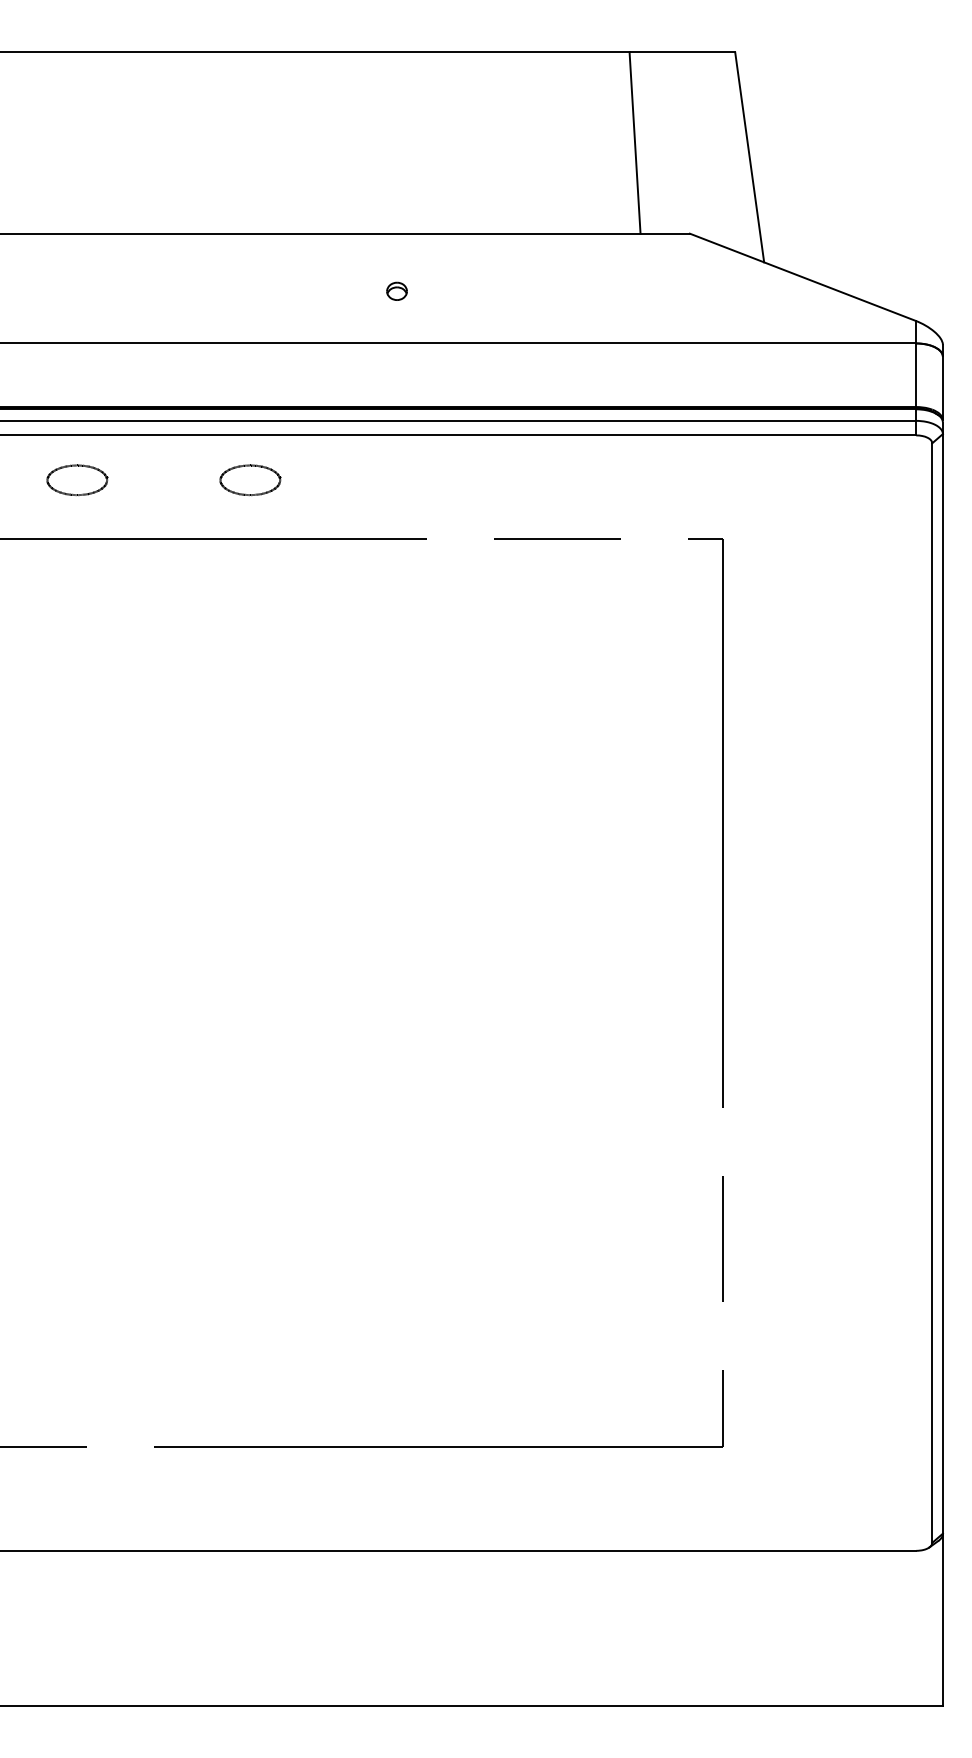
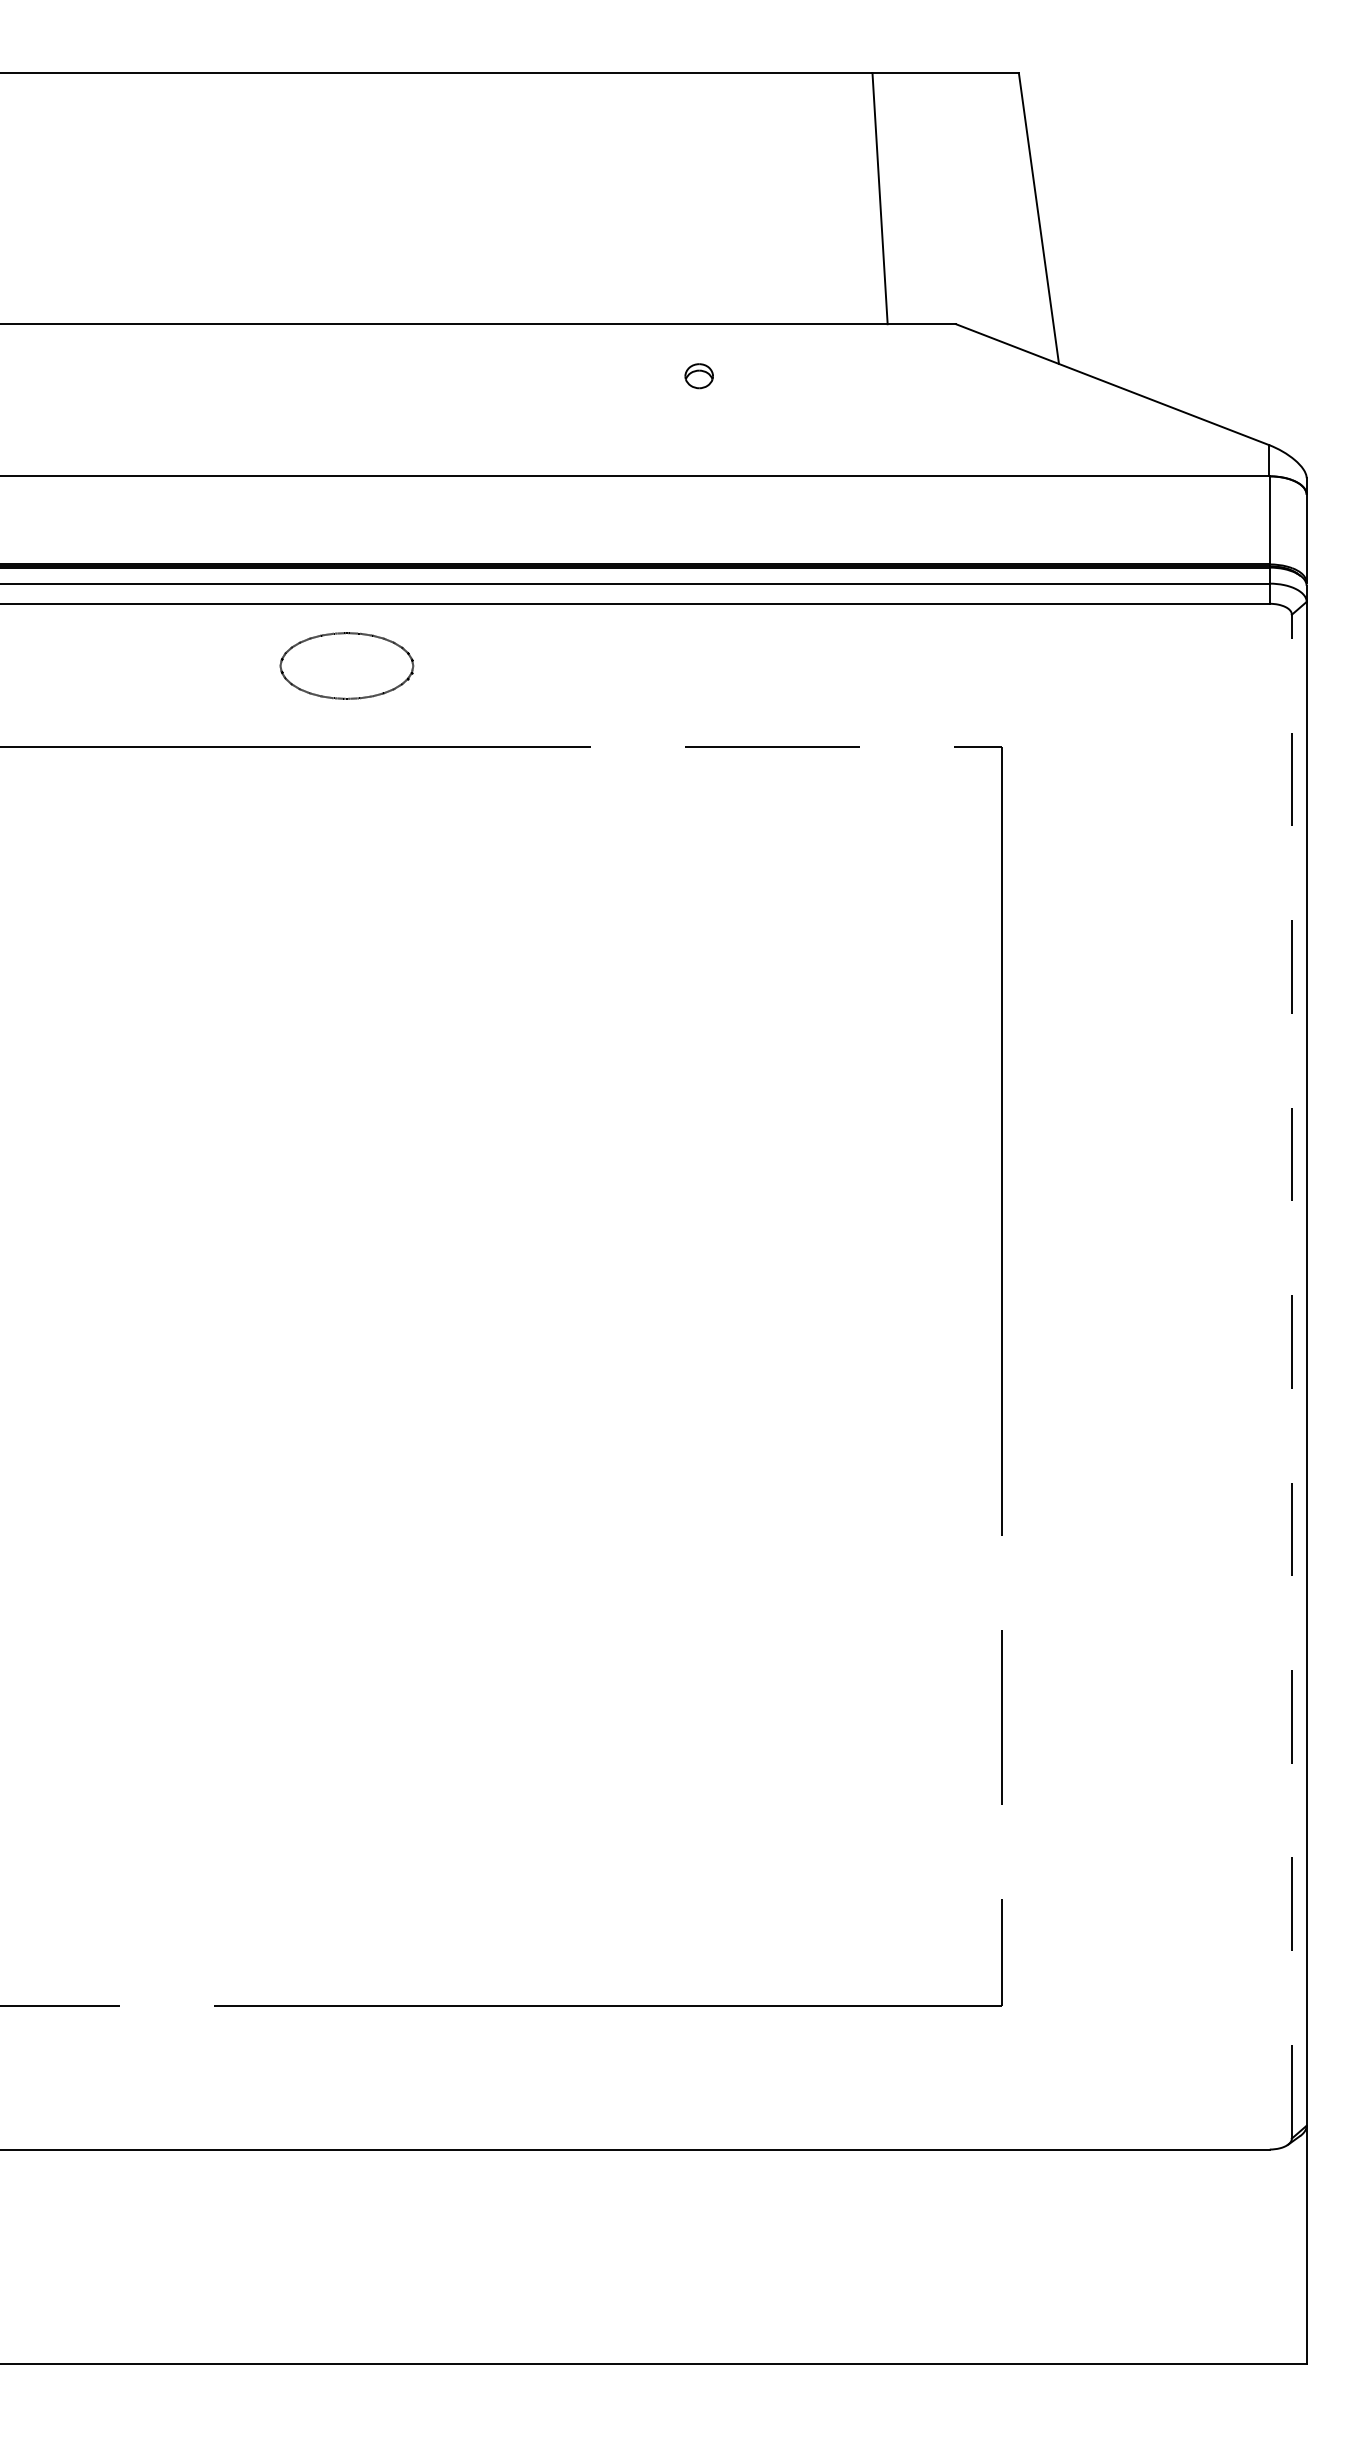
part: (396, 291) -> (698, 376), moved
part: (76, 479) -> (106, 665), removed
part: (250, 479) -> (346, 665), size x1.6
line: (931, 993) -> (1291, 1376), solid -> dashed

